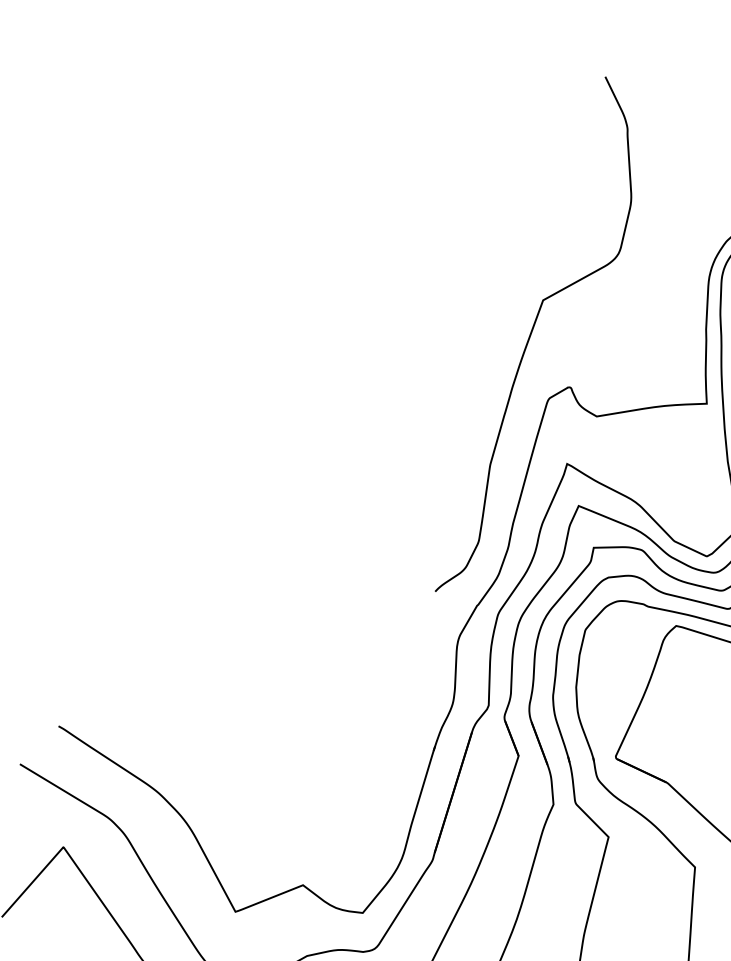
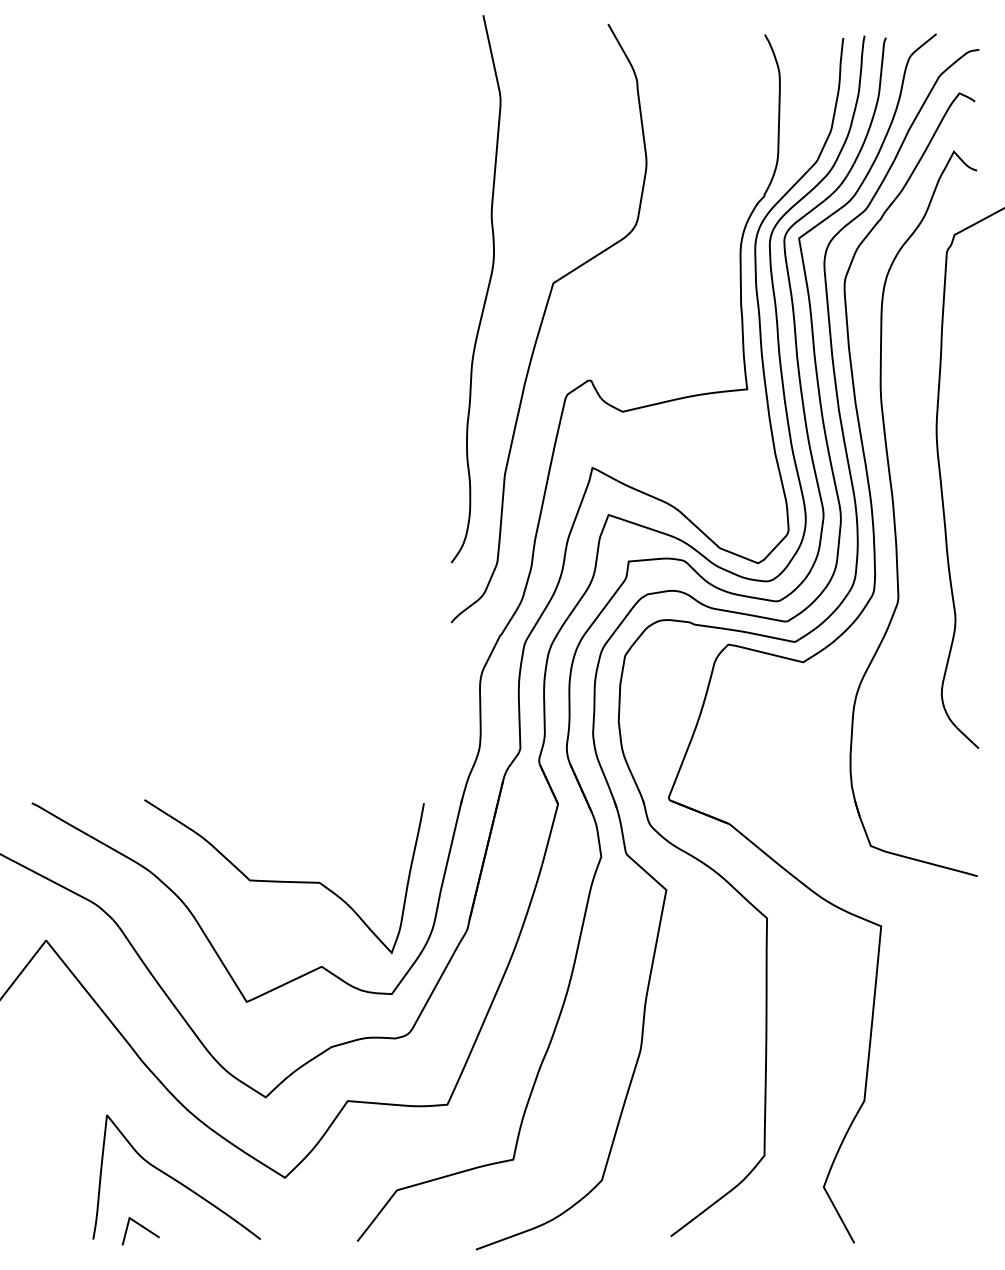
curve: (484, 302) -> (486, 290), added
curve: (273, 807) -> (282, 880), added

